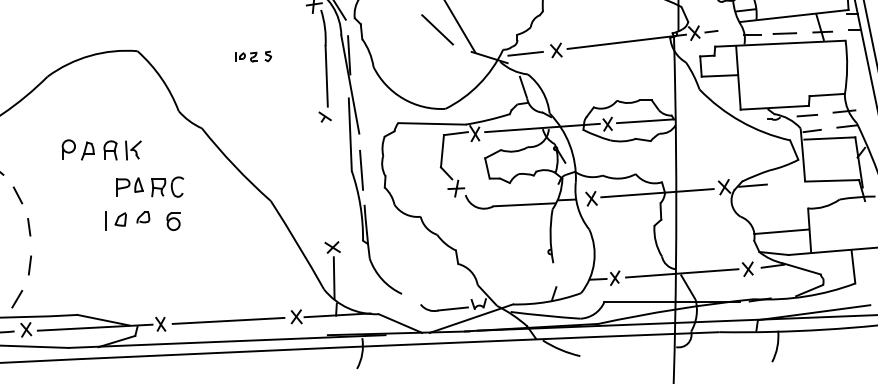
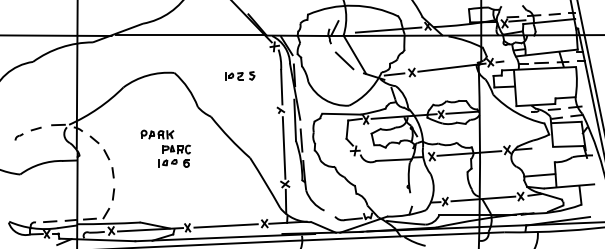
part: (253, 55) -> (240, 75), size x1.43
line: (329, 182) -> (283, 147), added
part: (121, 184) -> (165, 148), size x0.71

